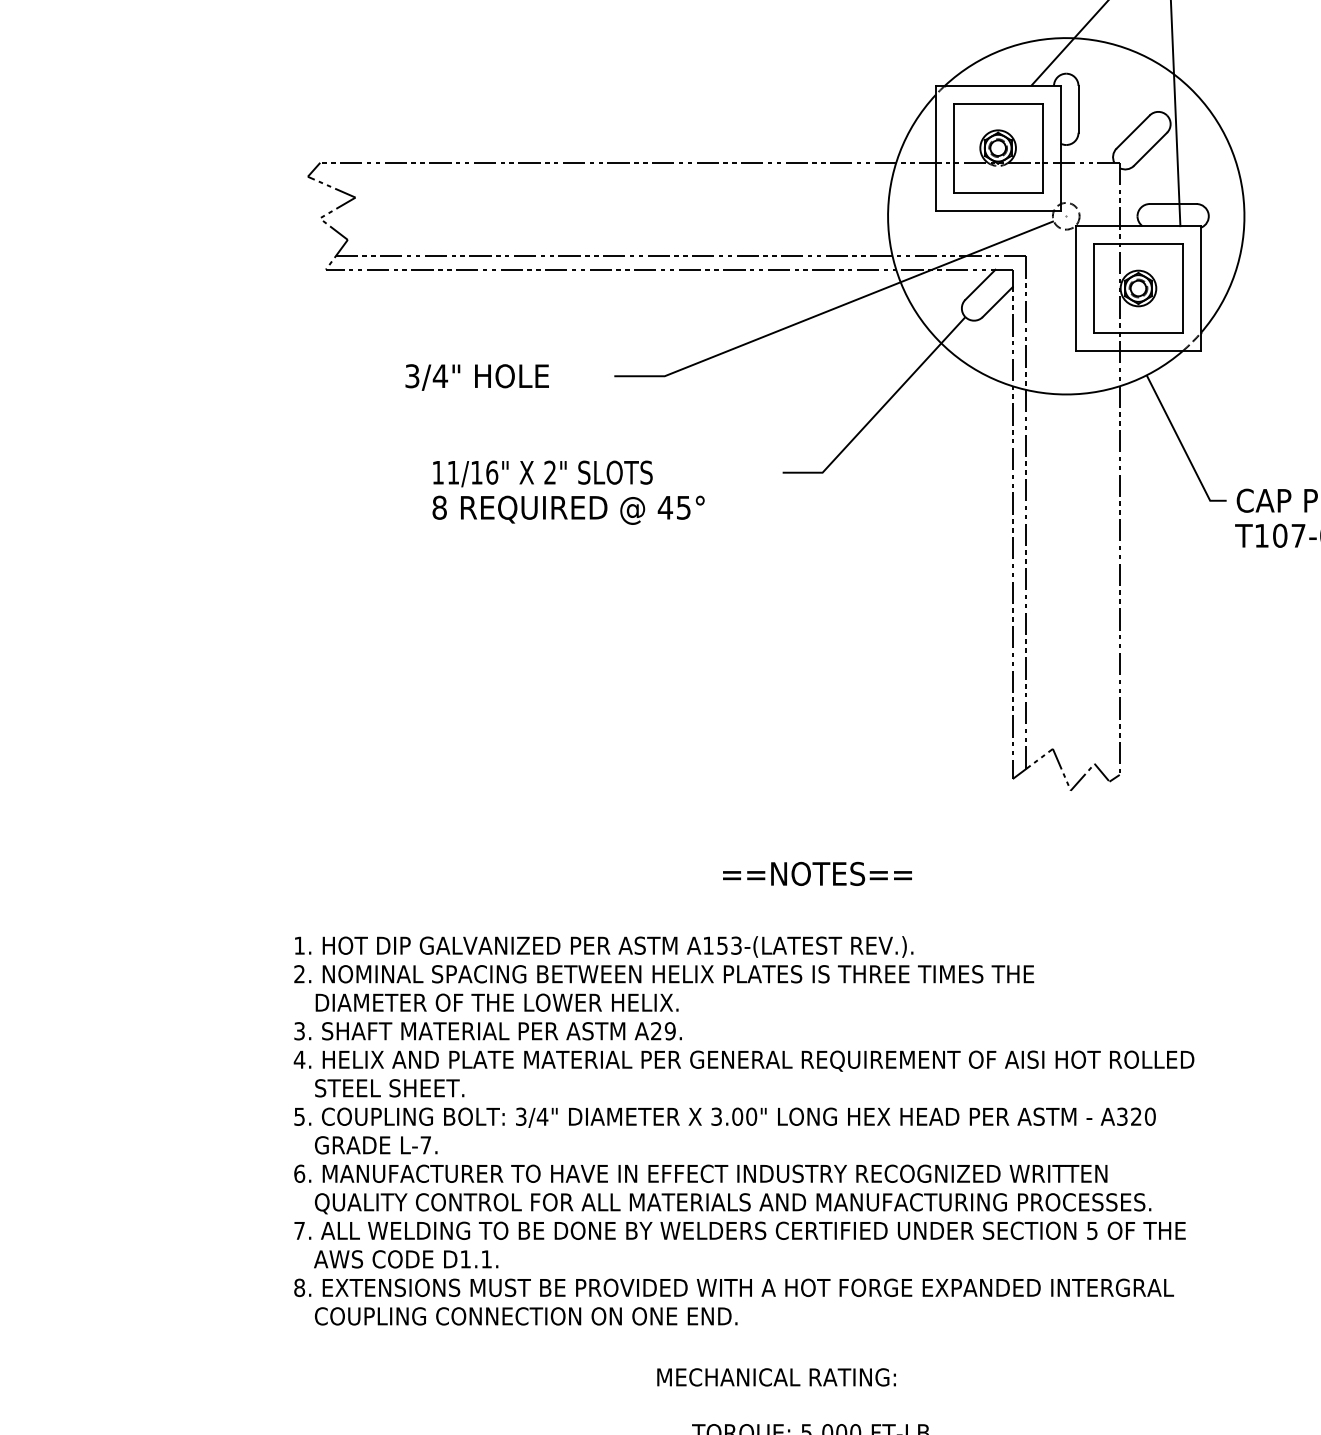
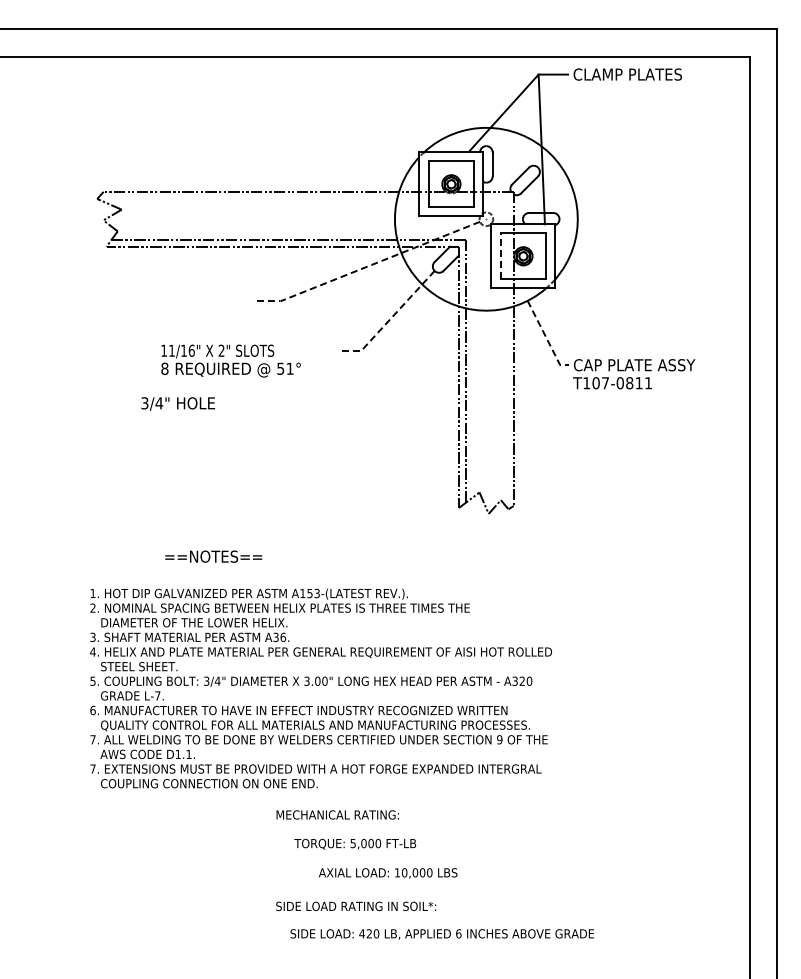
line: (1093, 288) -> (500, 256), solid -> dashed
line: (834, 308) -> (367, 266), solid -> dashed
text: (475, 376) -> (177, 403), moved
line: (879, 411) -> (390, 319), solid -> dashed
line: (1183, 446) -> (546, 337), solid -> dashed
text: (672, 507) -> (284, 368), 45° -> 51°
text: (817, 873) -> (213, 556), moved
text: (663, 1031) -> (279, 637), A29. -> A36.
text: (1091, 1230) -> (499, 739), 5 -> 9
text: (298, 1286) -> (92, 768), 8. -> 7.

